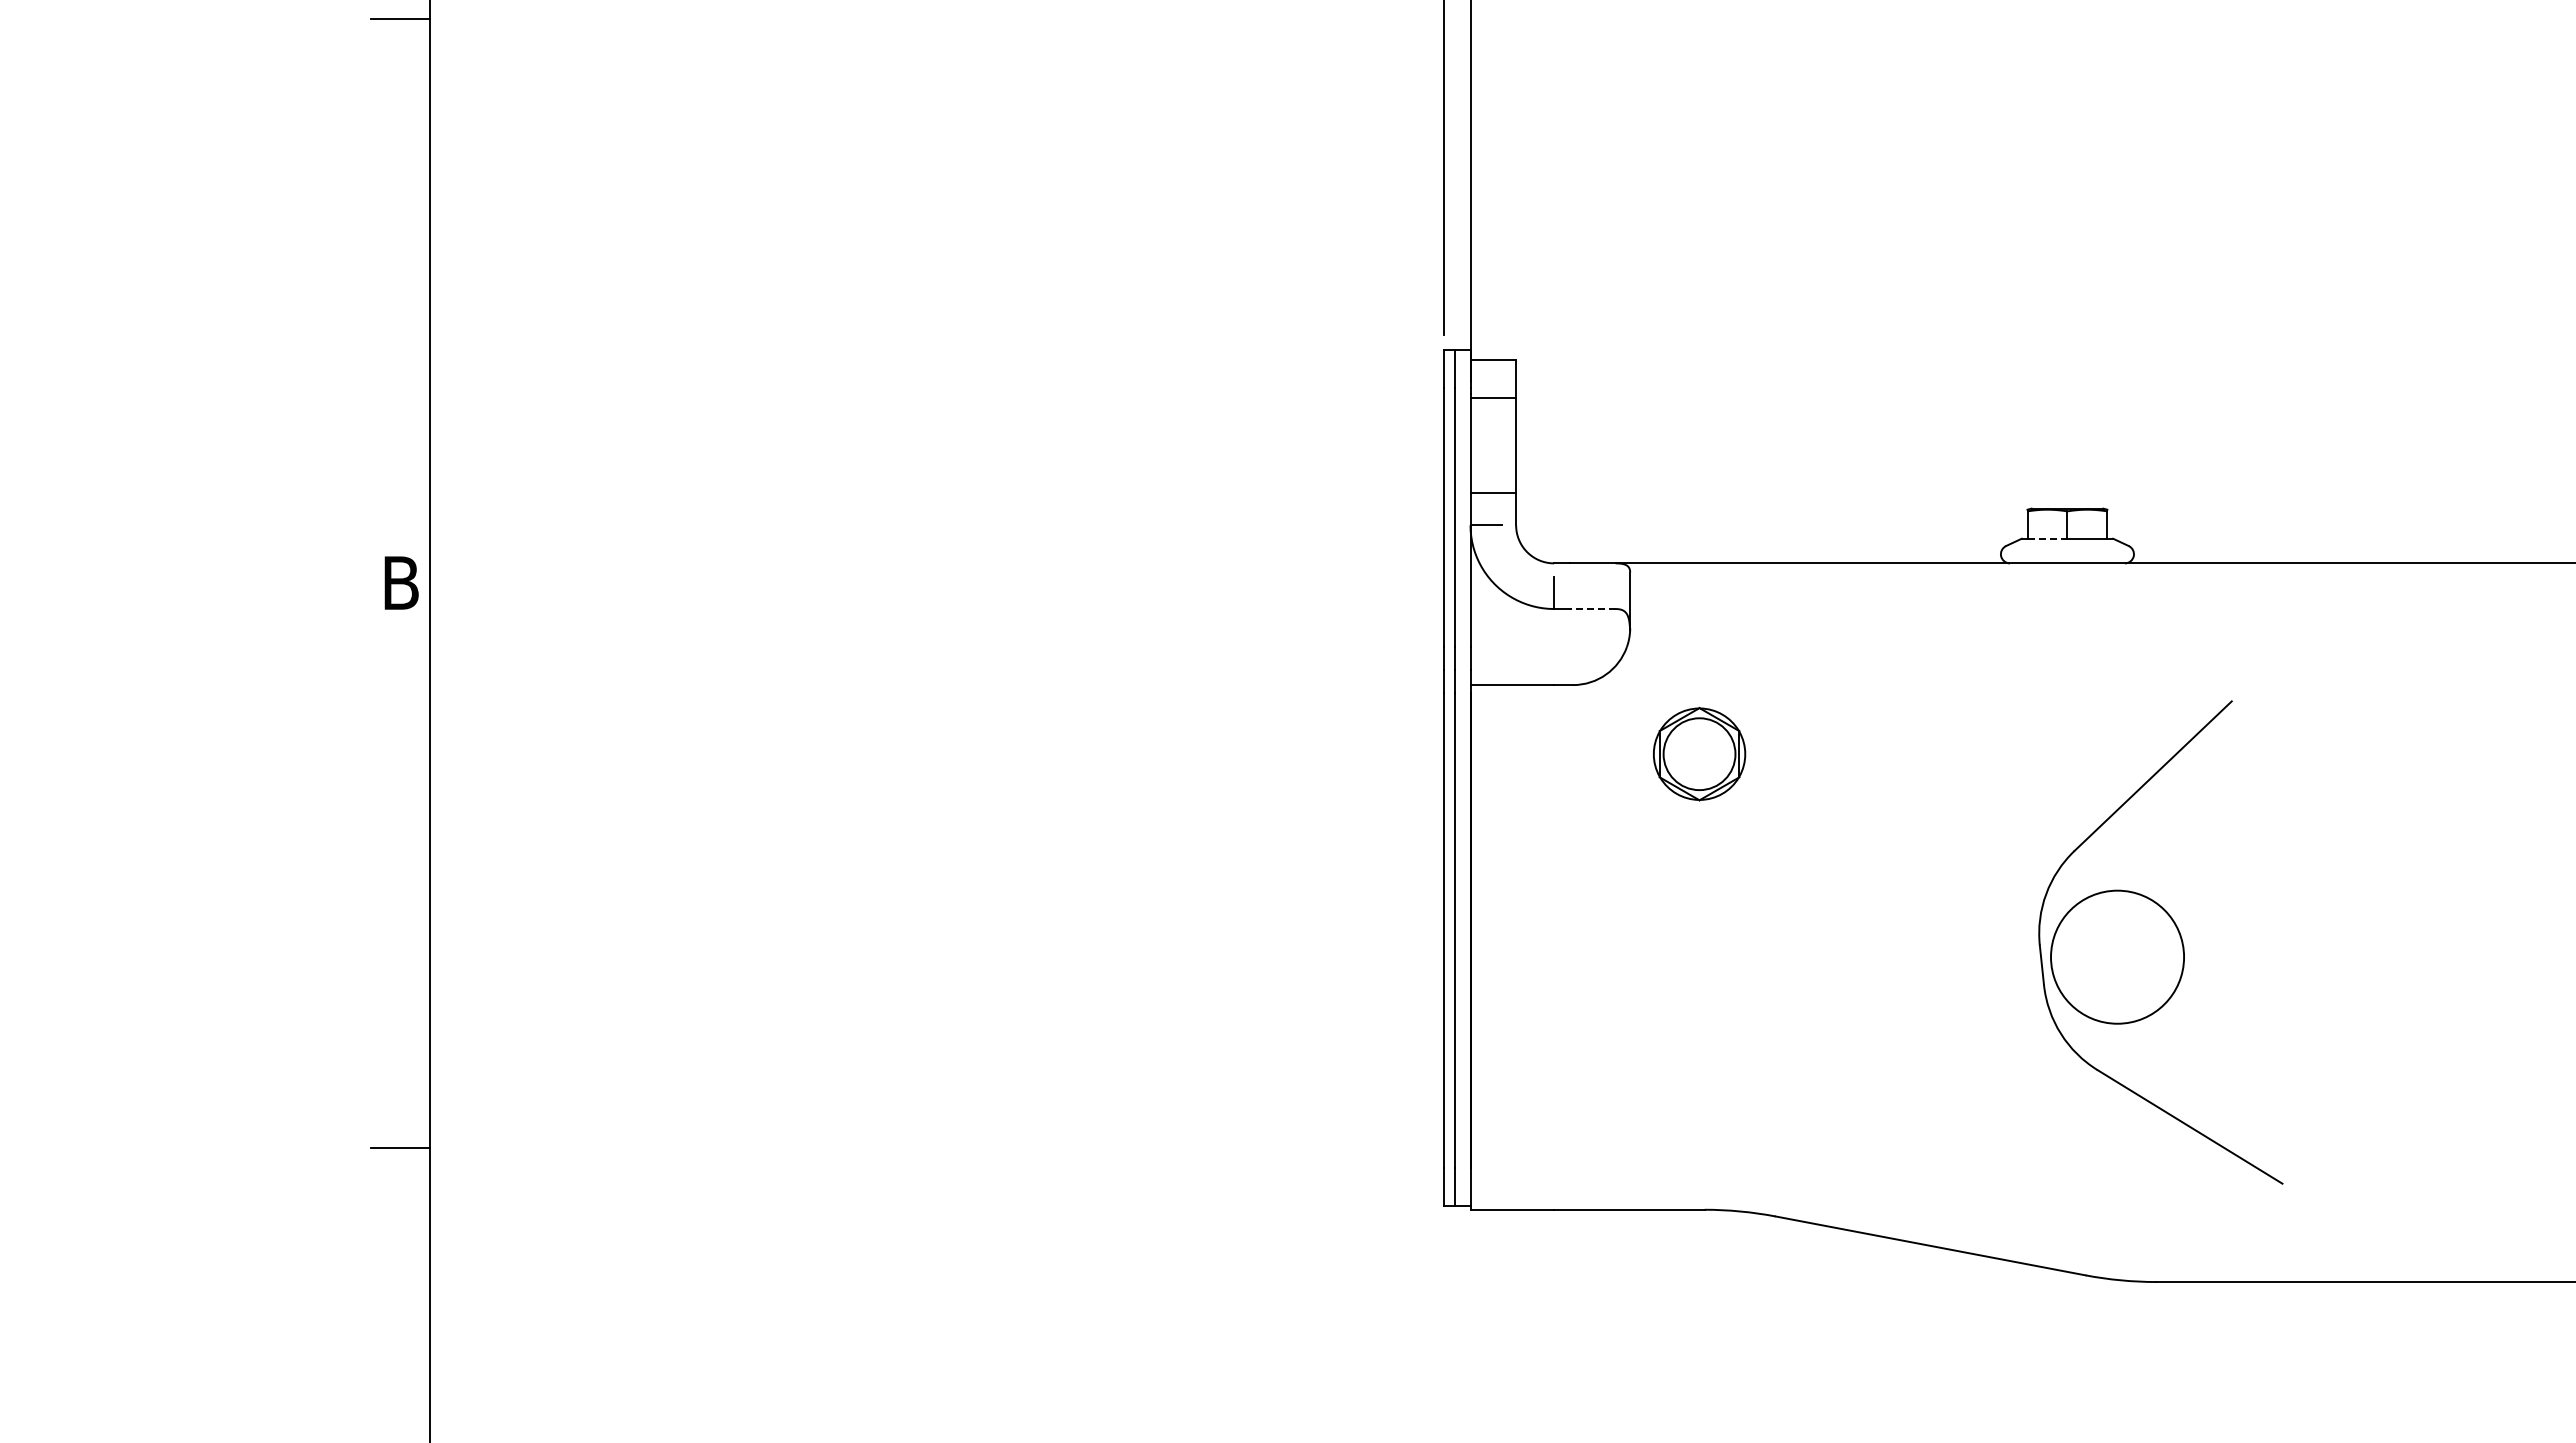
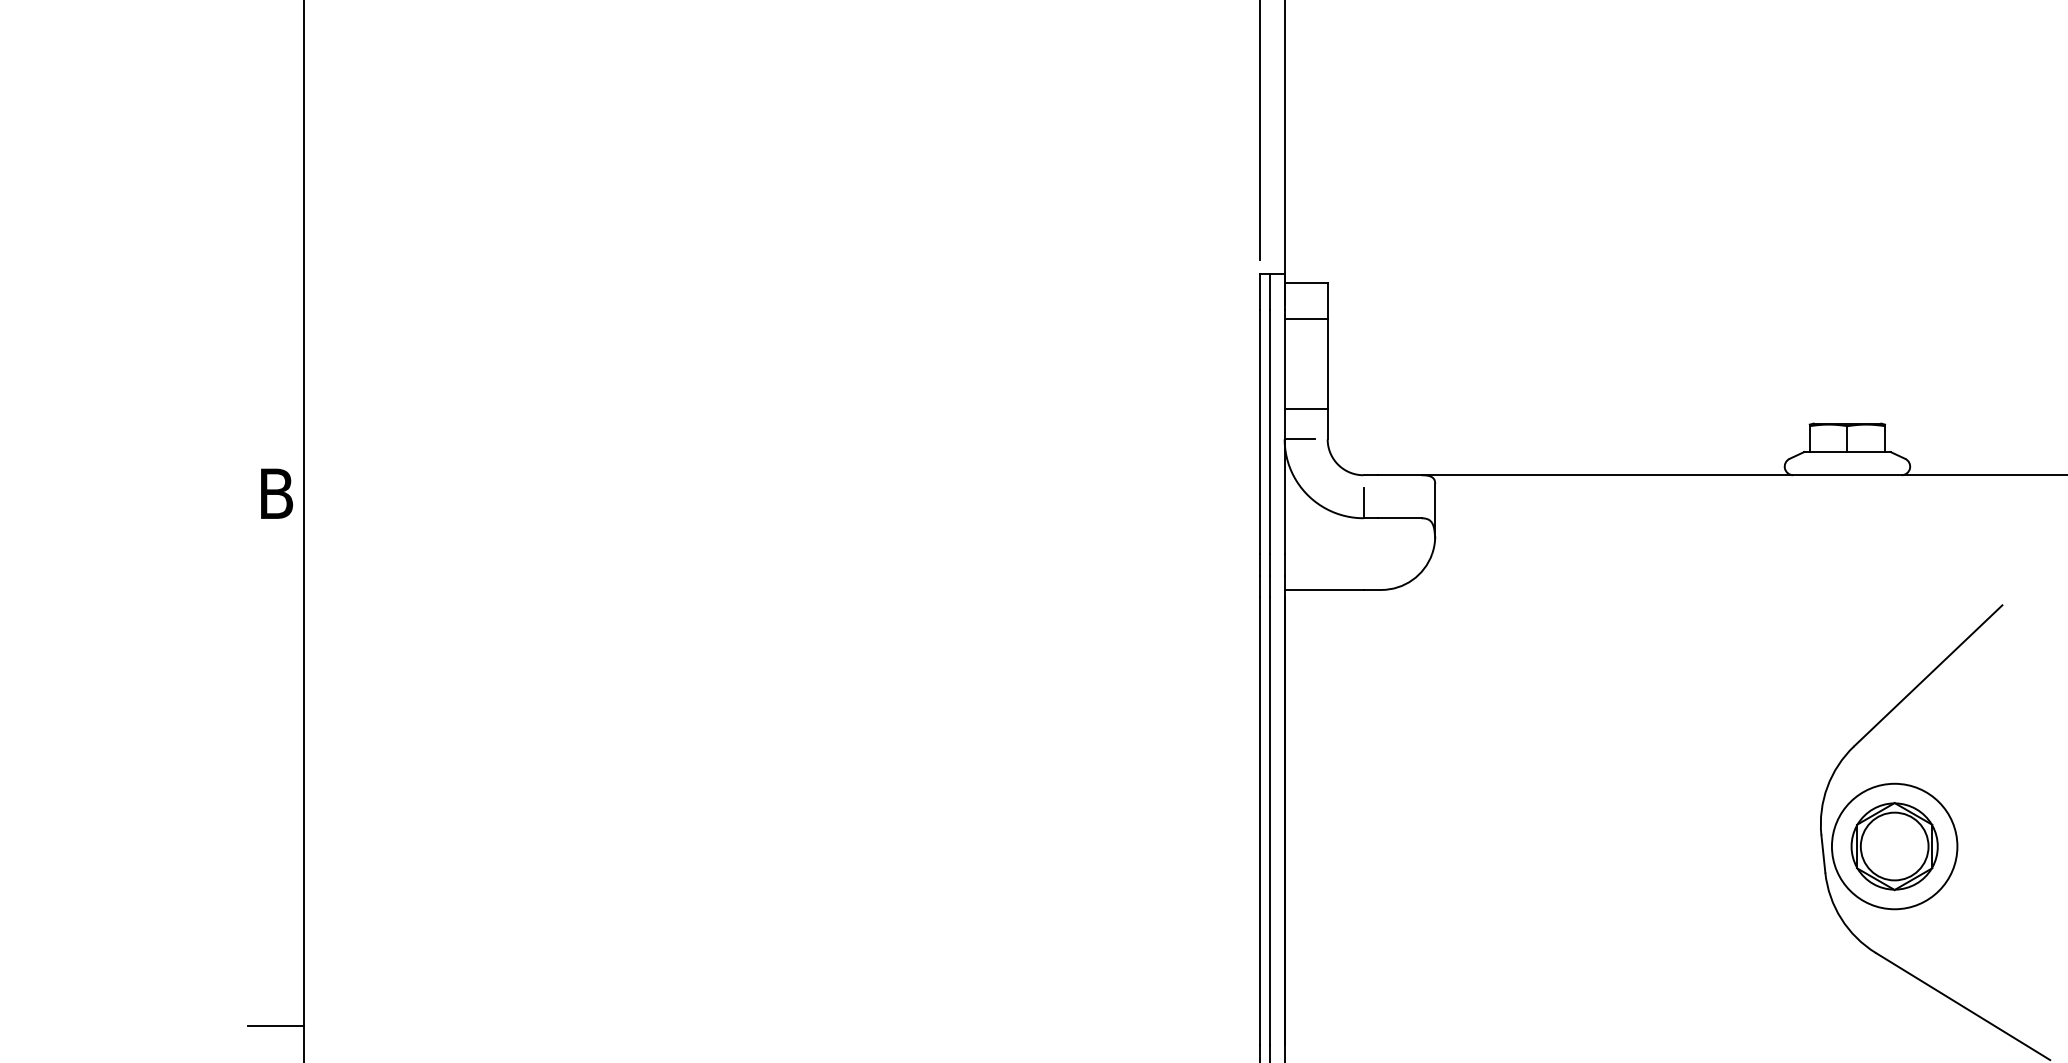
line: (2047, 538) -> (1828, 451), dashed -> solid
line: (1592, 609) -> (1399, 518), dashed -> solid
part: (1699, 754) -> (1894, 846), moved

